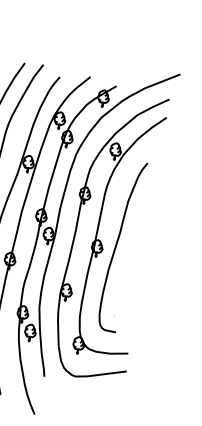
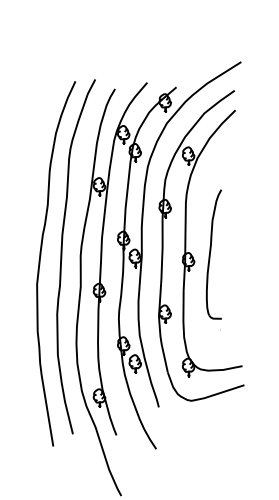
part: (121, 246) -> (213, 254), size x0.7

